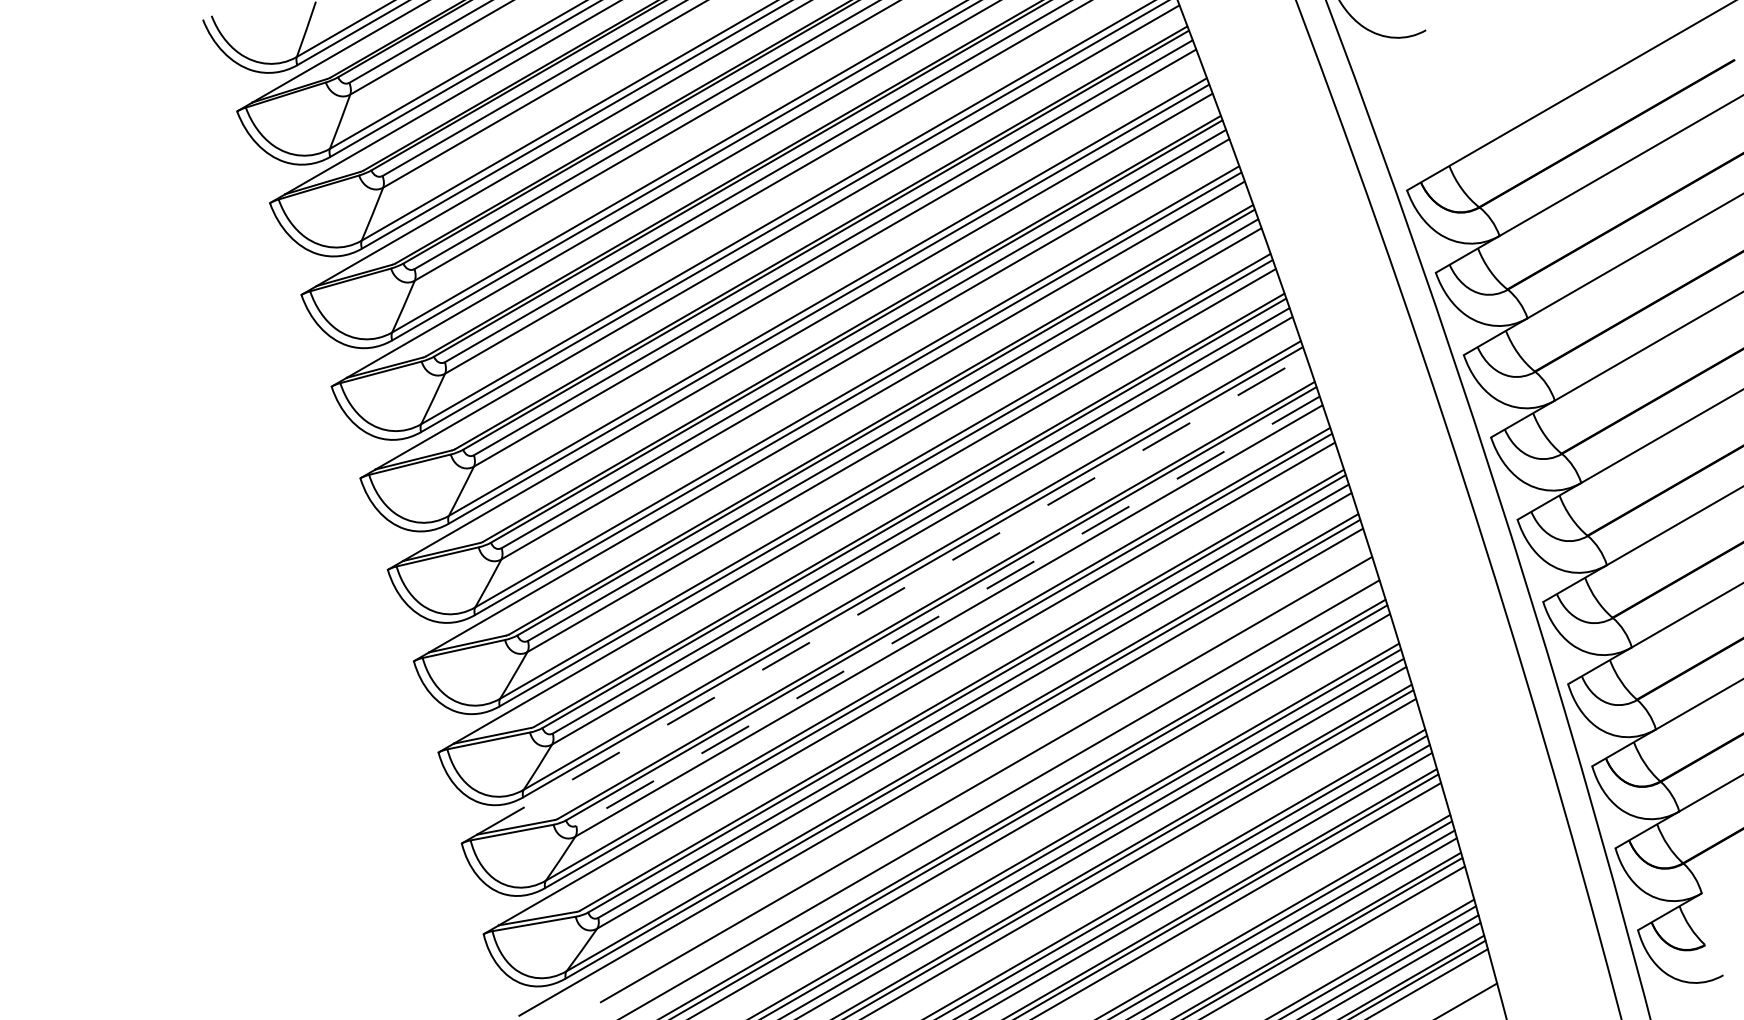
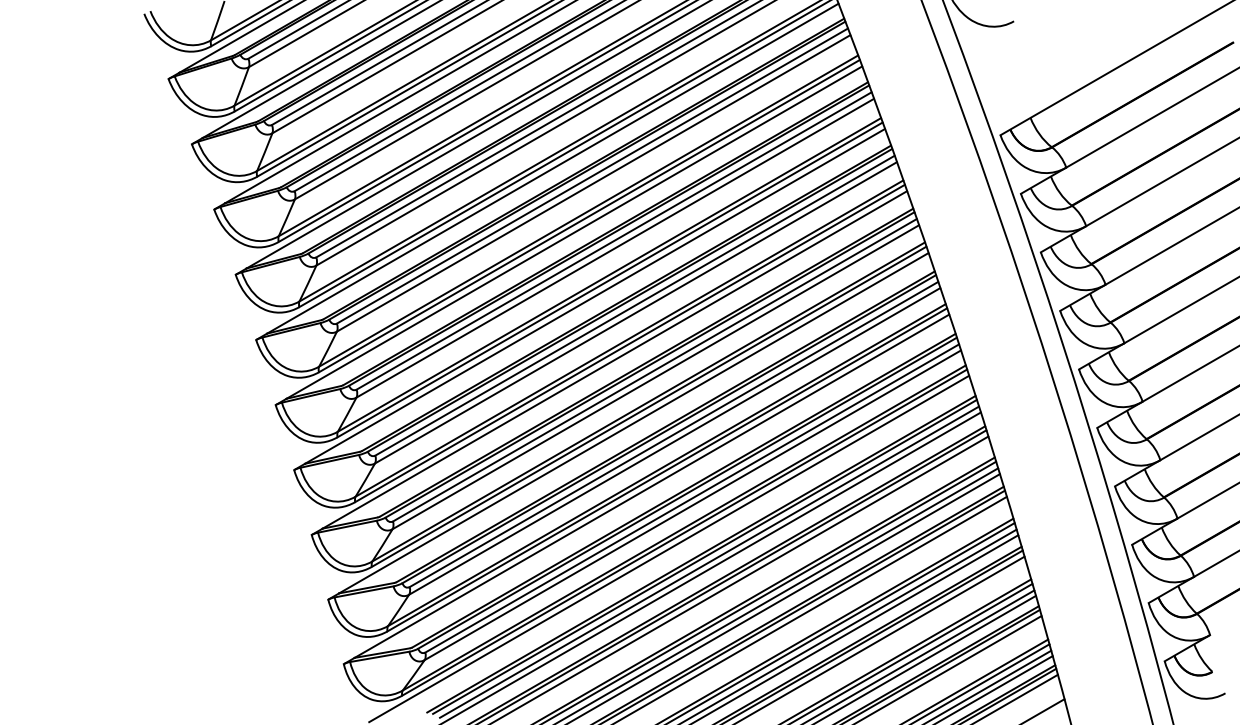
line: (891, 595) -> (633, 423), dashed -> solid
line: (947, 611) -> (673, 434), dashed -> solid
line: (991, 783) -> (704, 556), added
line: (997, 790) -> (709, 561), added

